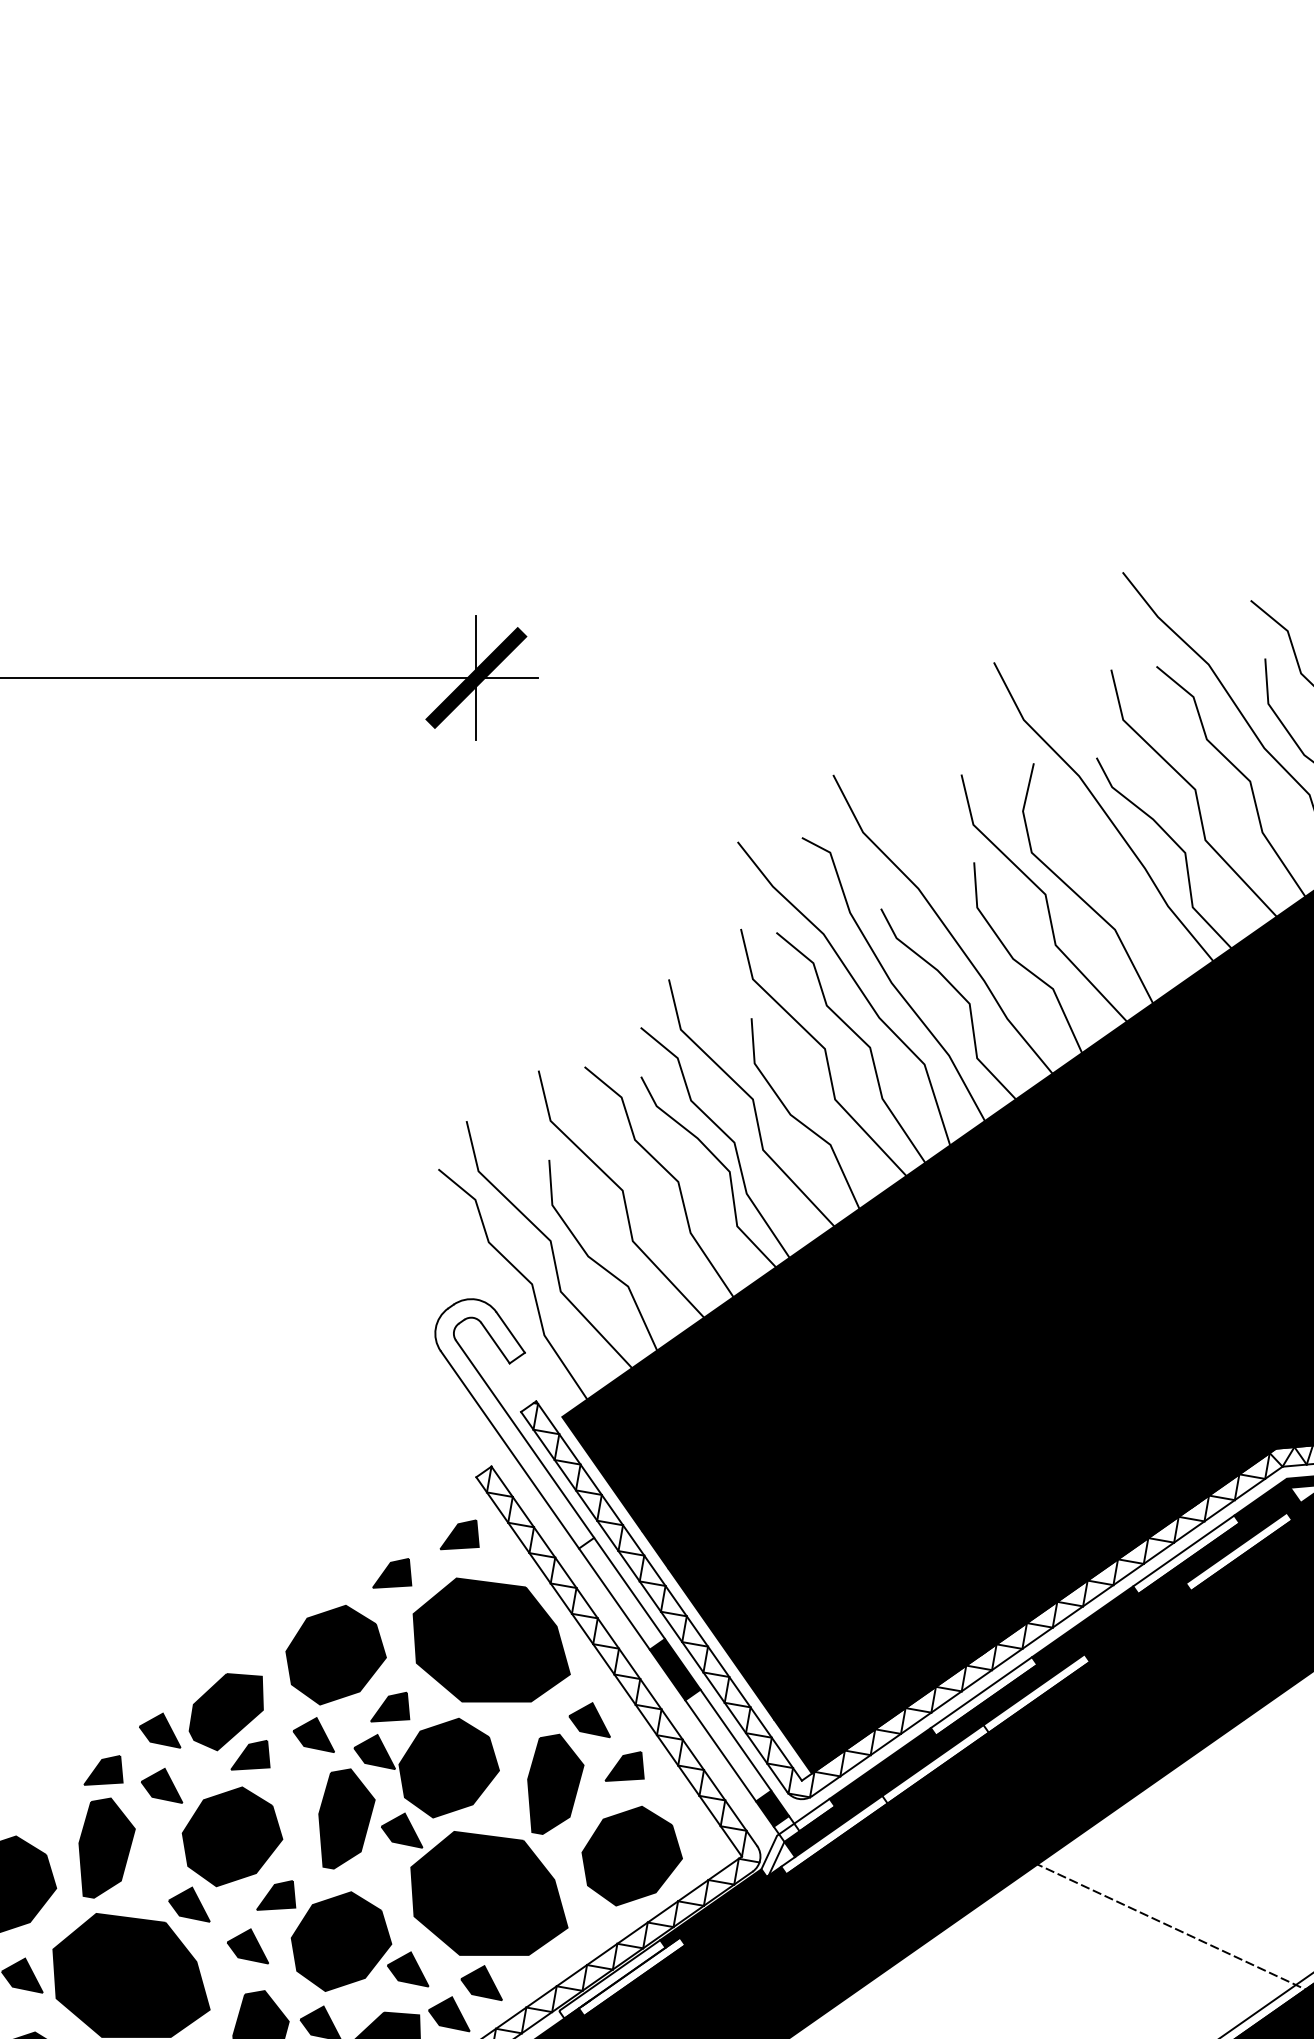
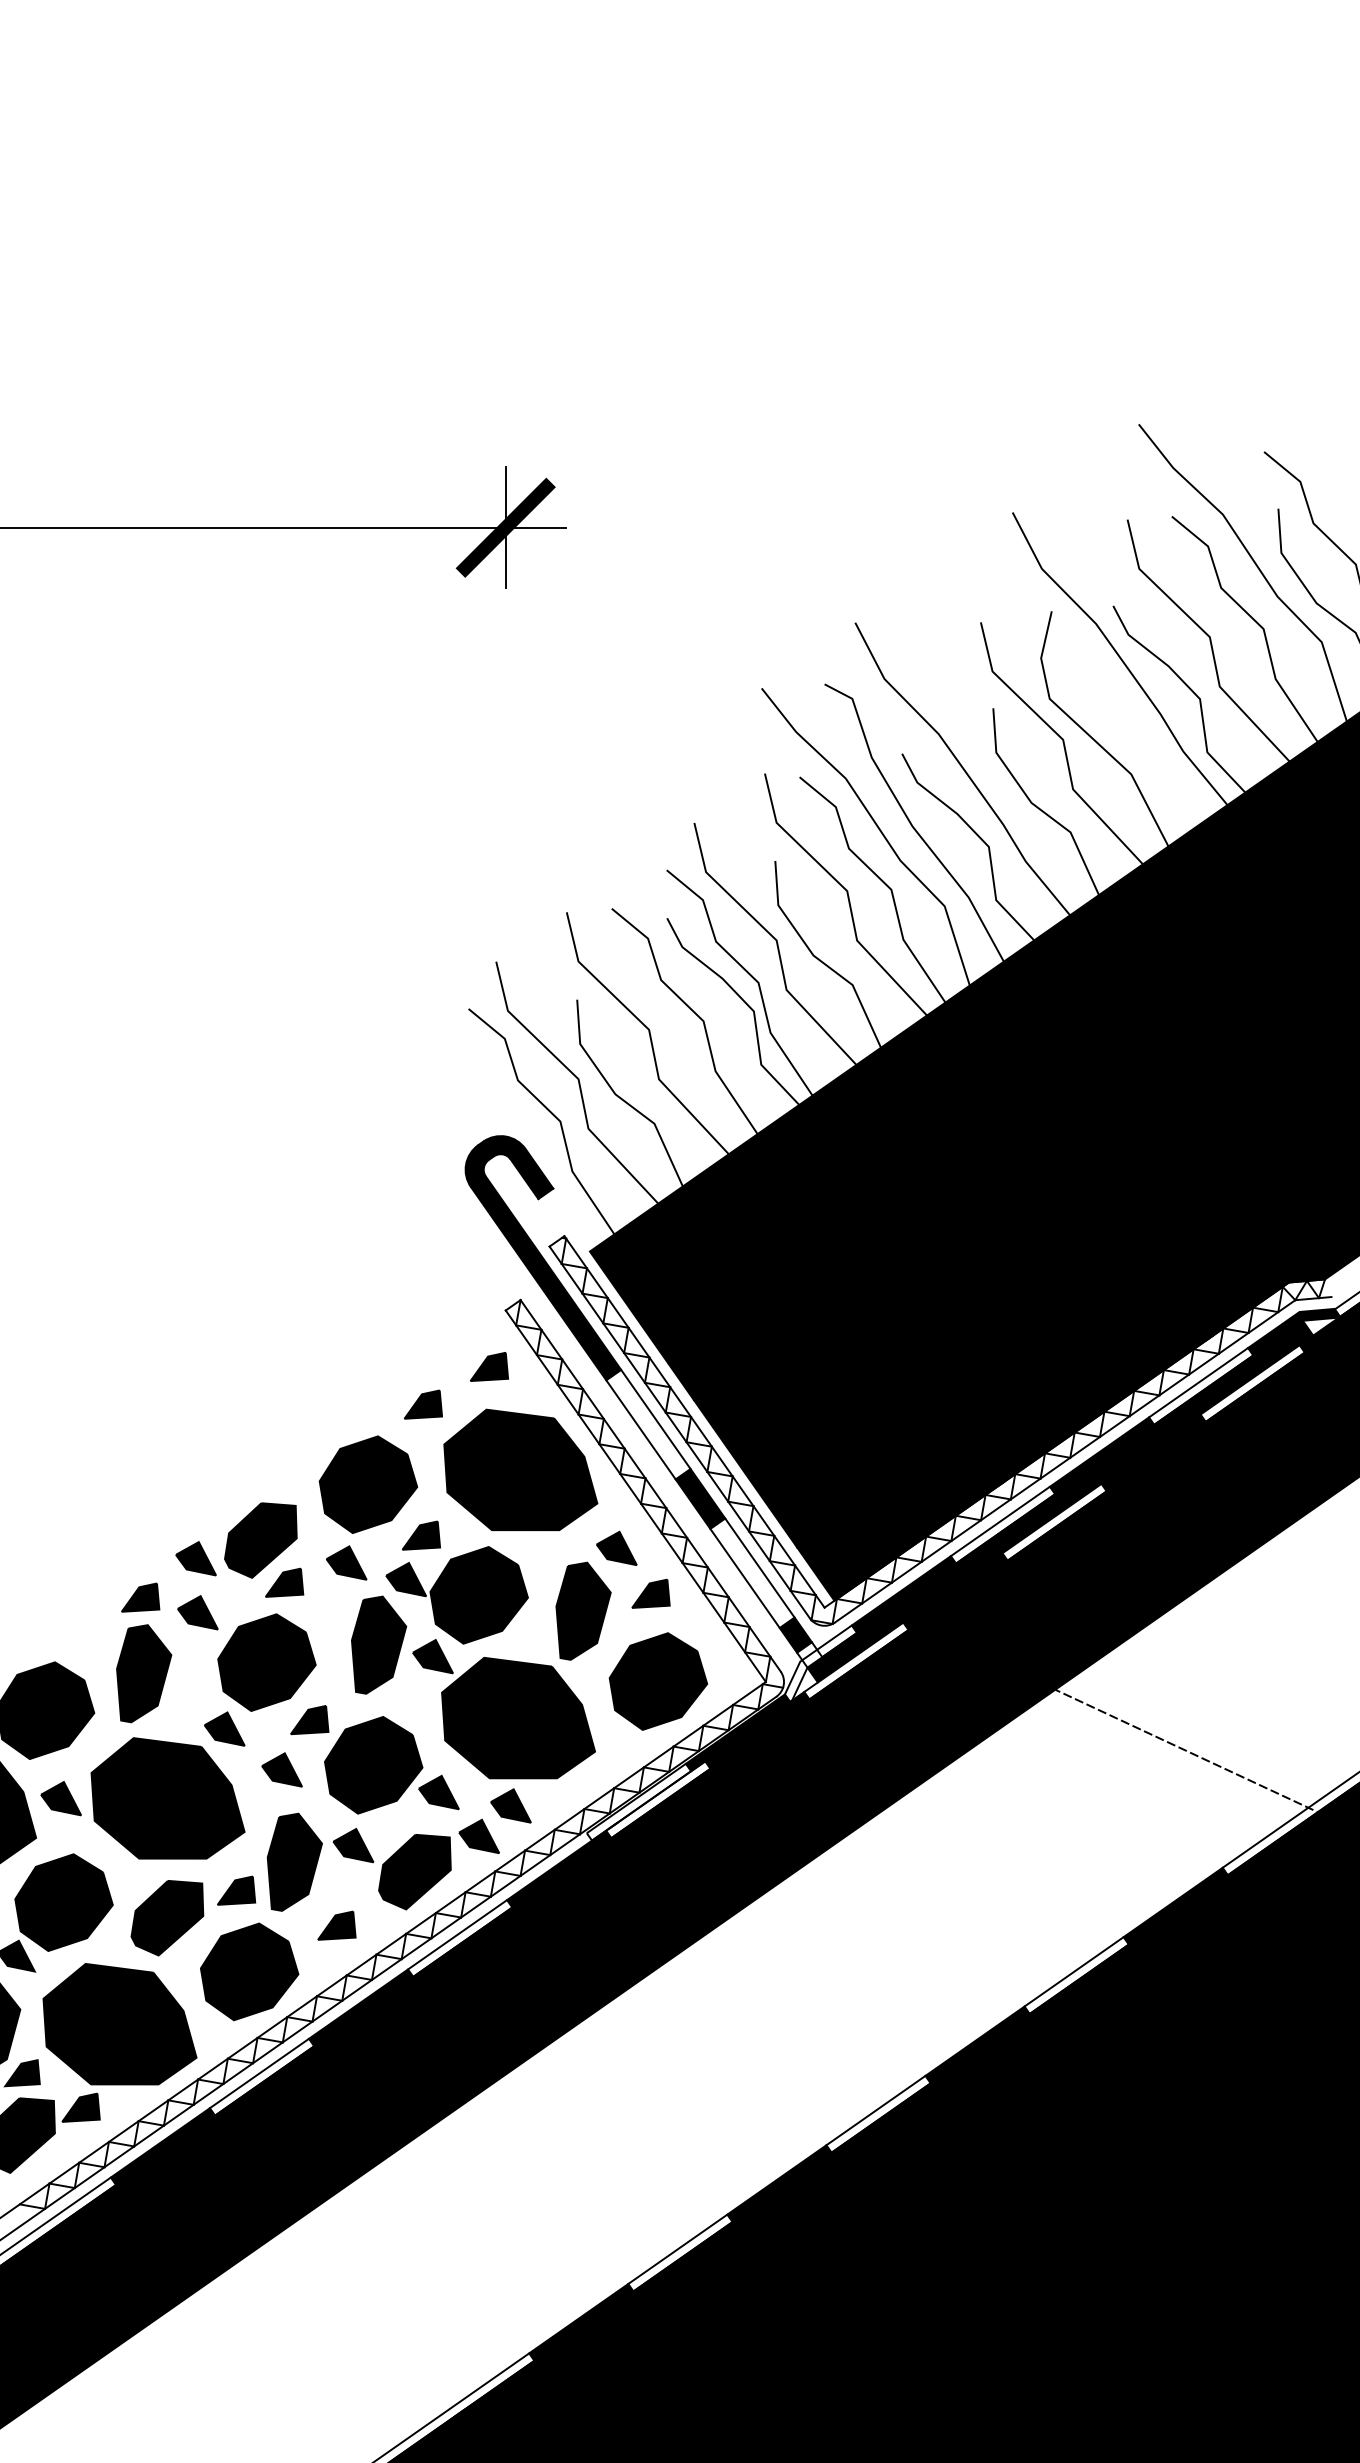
fill: (514, 1424) -> (543, 1258), added
fill: (935, 1764) -> (955, 1591), added

